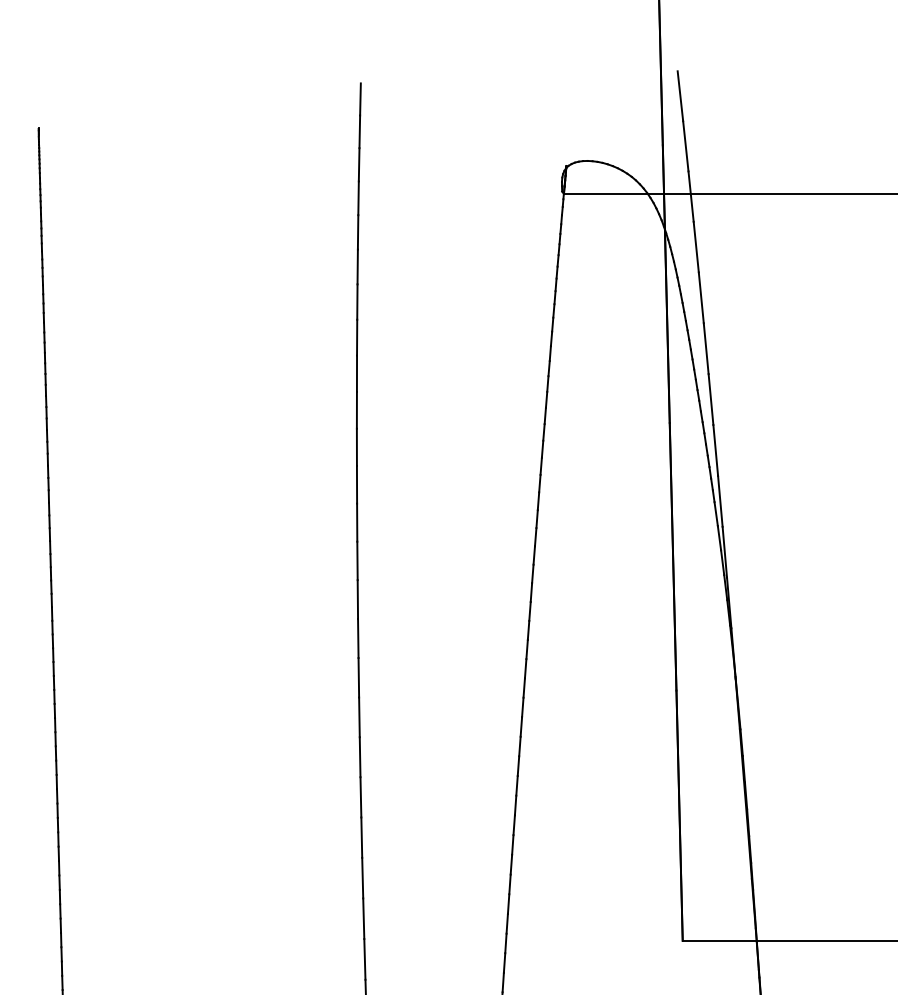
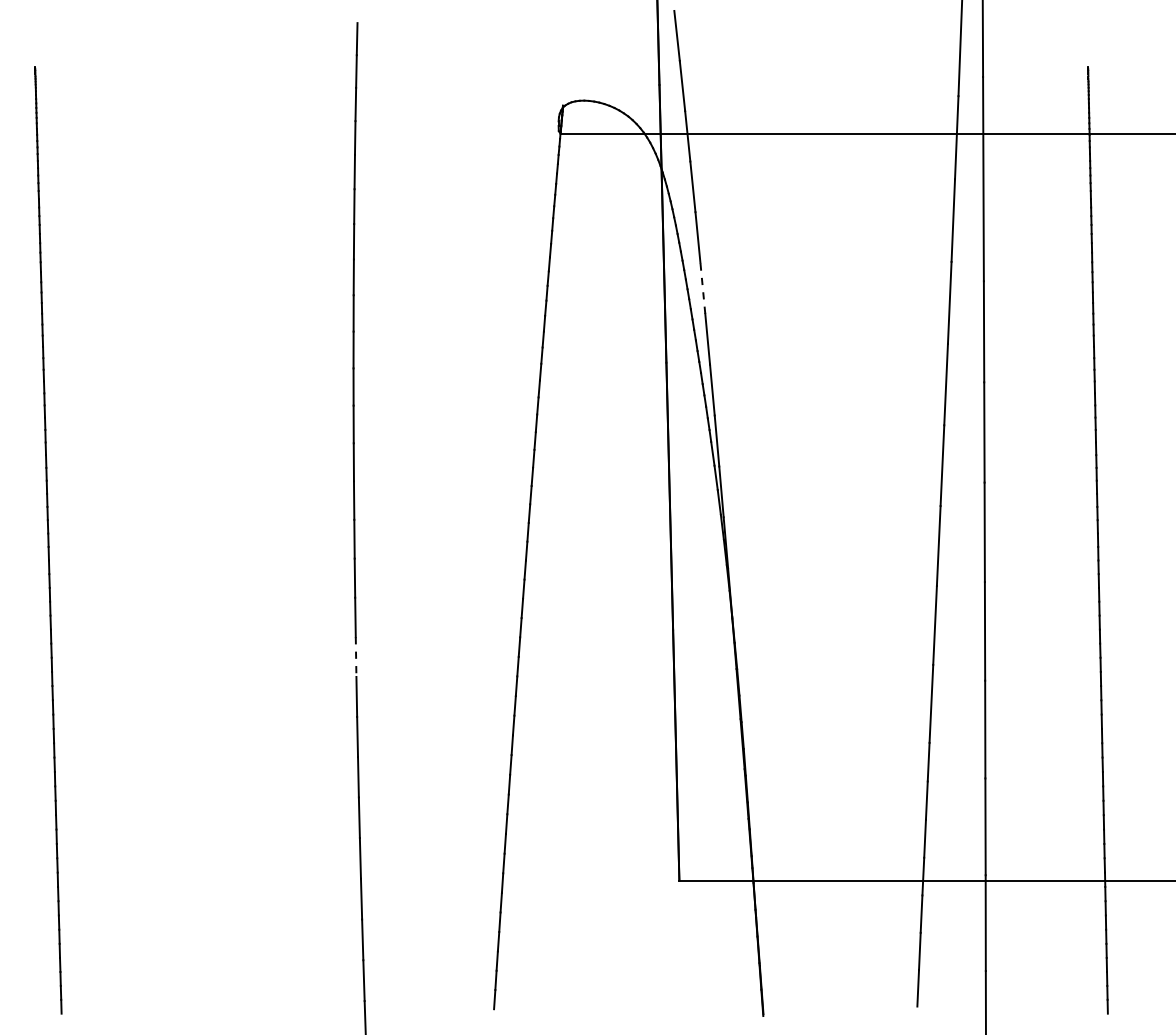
line: (705, 348) -> (702, 288), solid -> dashed
line: (359, 717) -> (356, 657), solid -> dashed

